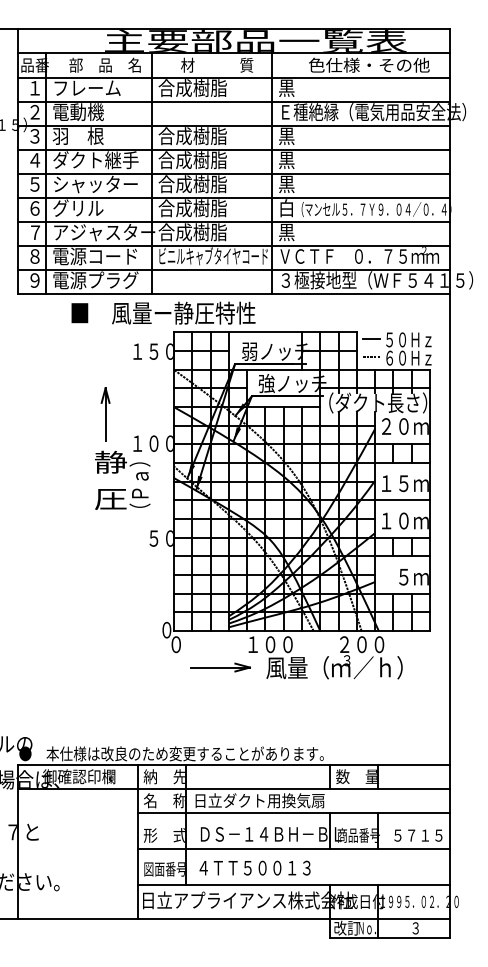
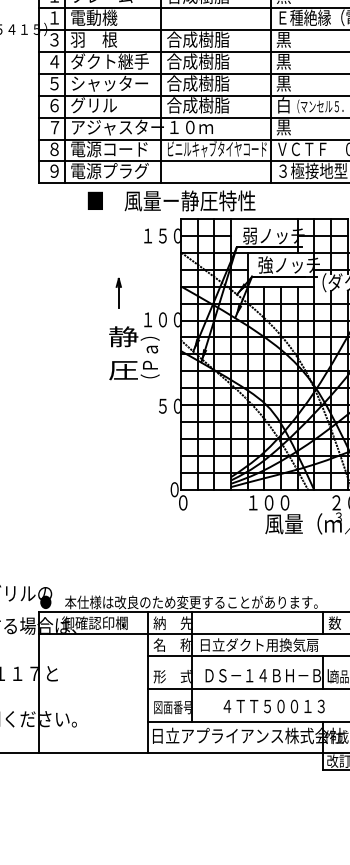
text: (34, 111) -> (54, 17), ２ -> １
text: (192, 232) -> (198, 127), 合成樹脂 -> １０ｍ
part: (105, 414) -> (118, 293), size x0.6
part: (220, 667) -> (223, 523), removed
text: (254, 867) -> (273, 705), moved

